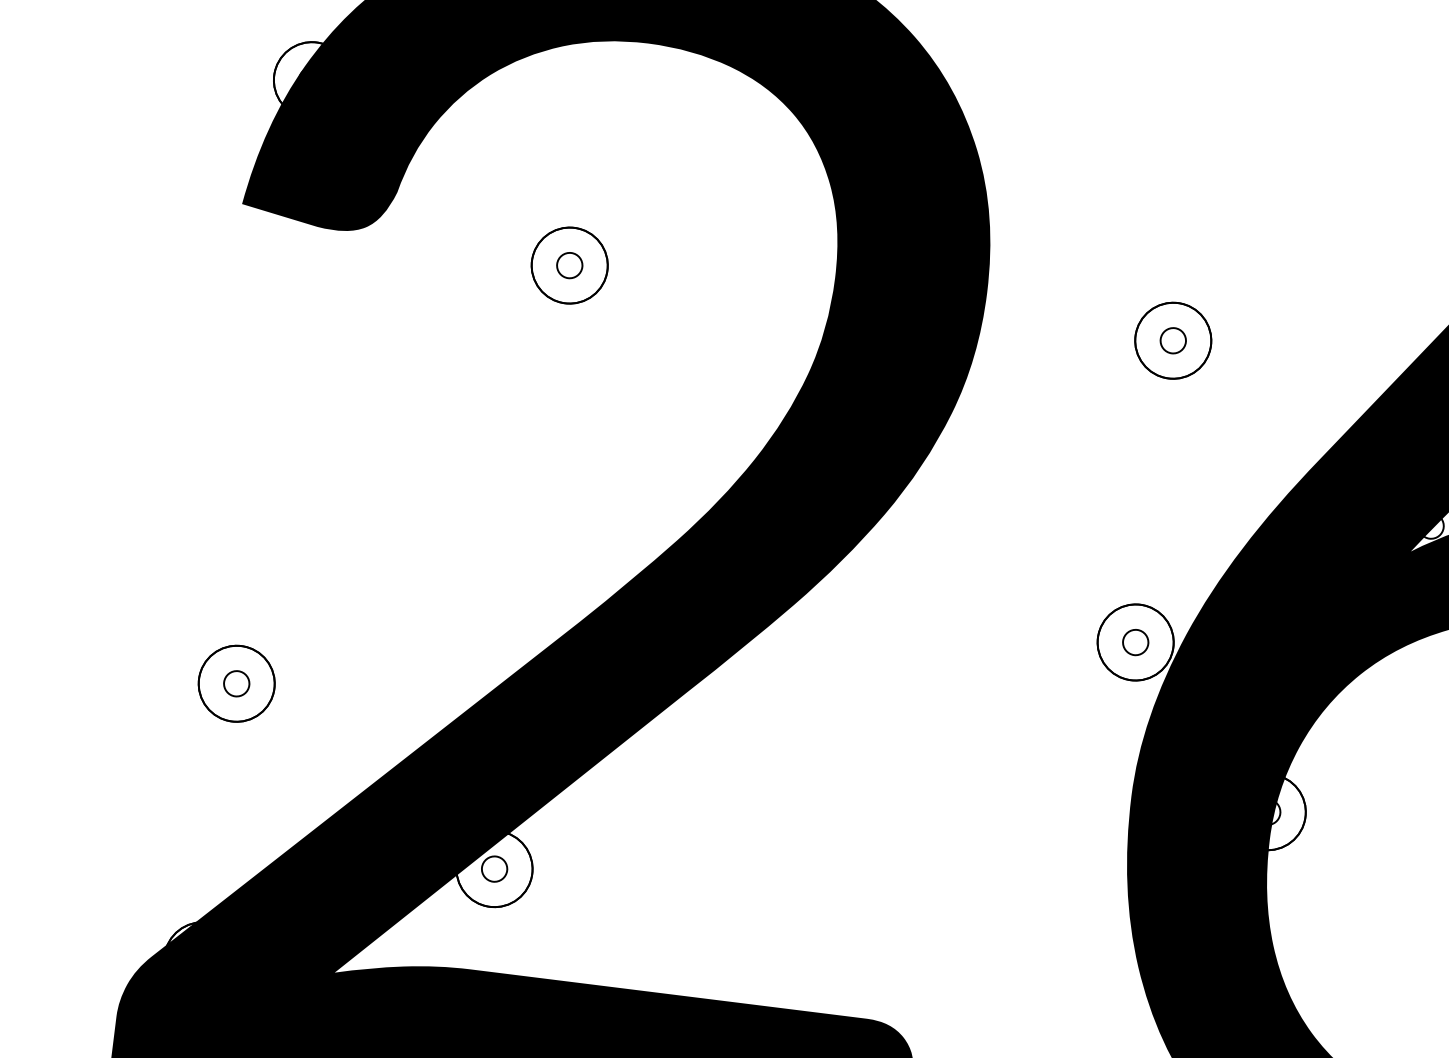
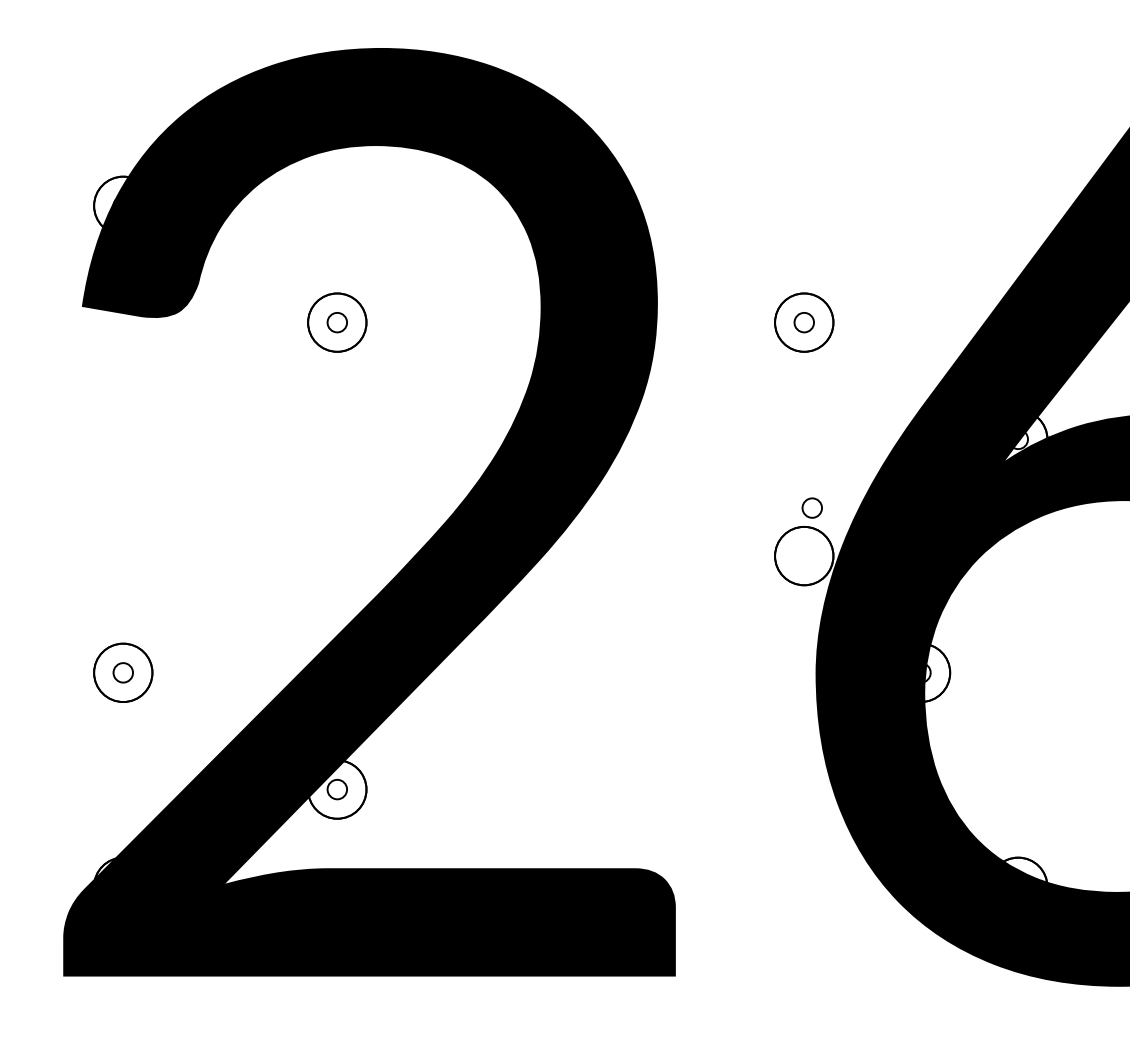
part: (1134, 641) -> (811, 507), moved

